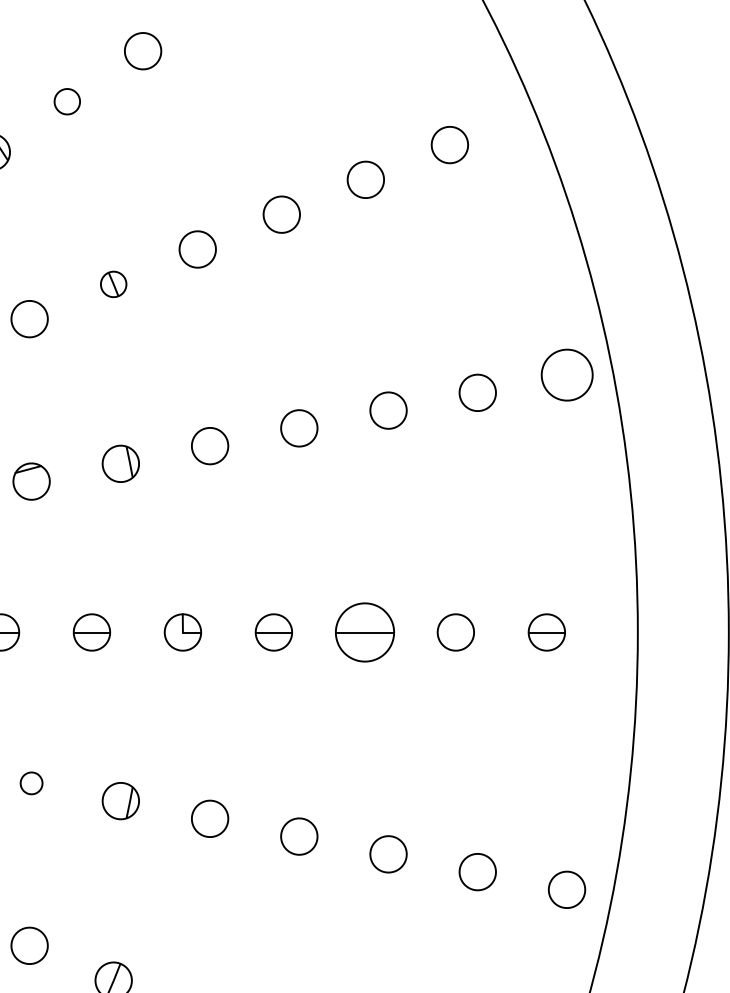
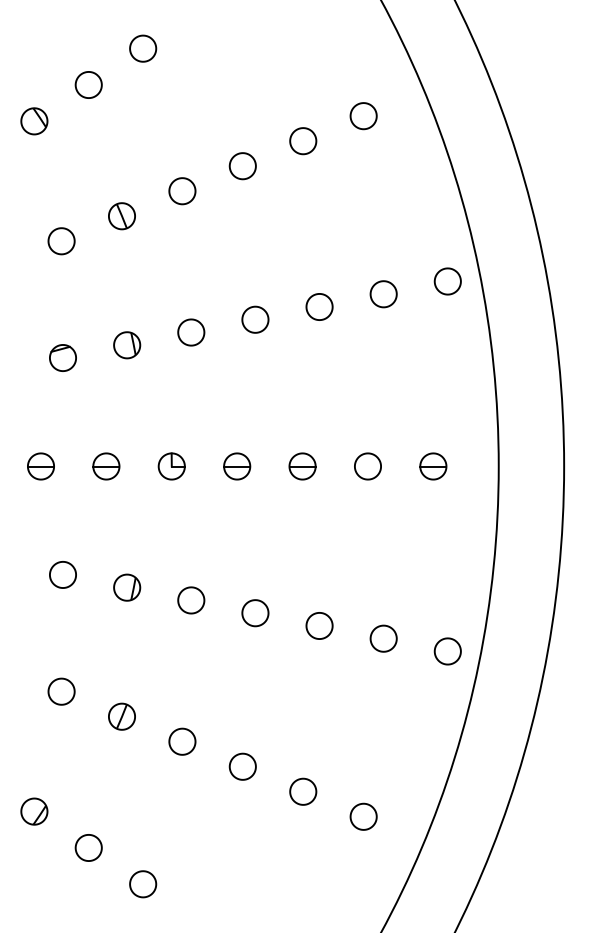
part: (67, 101) -> (88, 84), size x1.43
part: (112, 284) -> (121, 216), size x1.43
part: (566, 375) -> (447, 281), size x0.71
part: (364, 632) -> (302, 466), size x0.62
part: (30, 782) -> (62, 574), size x1.67

